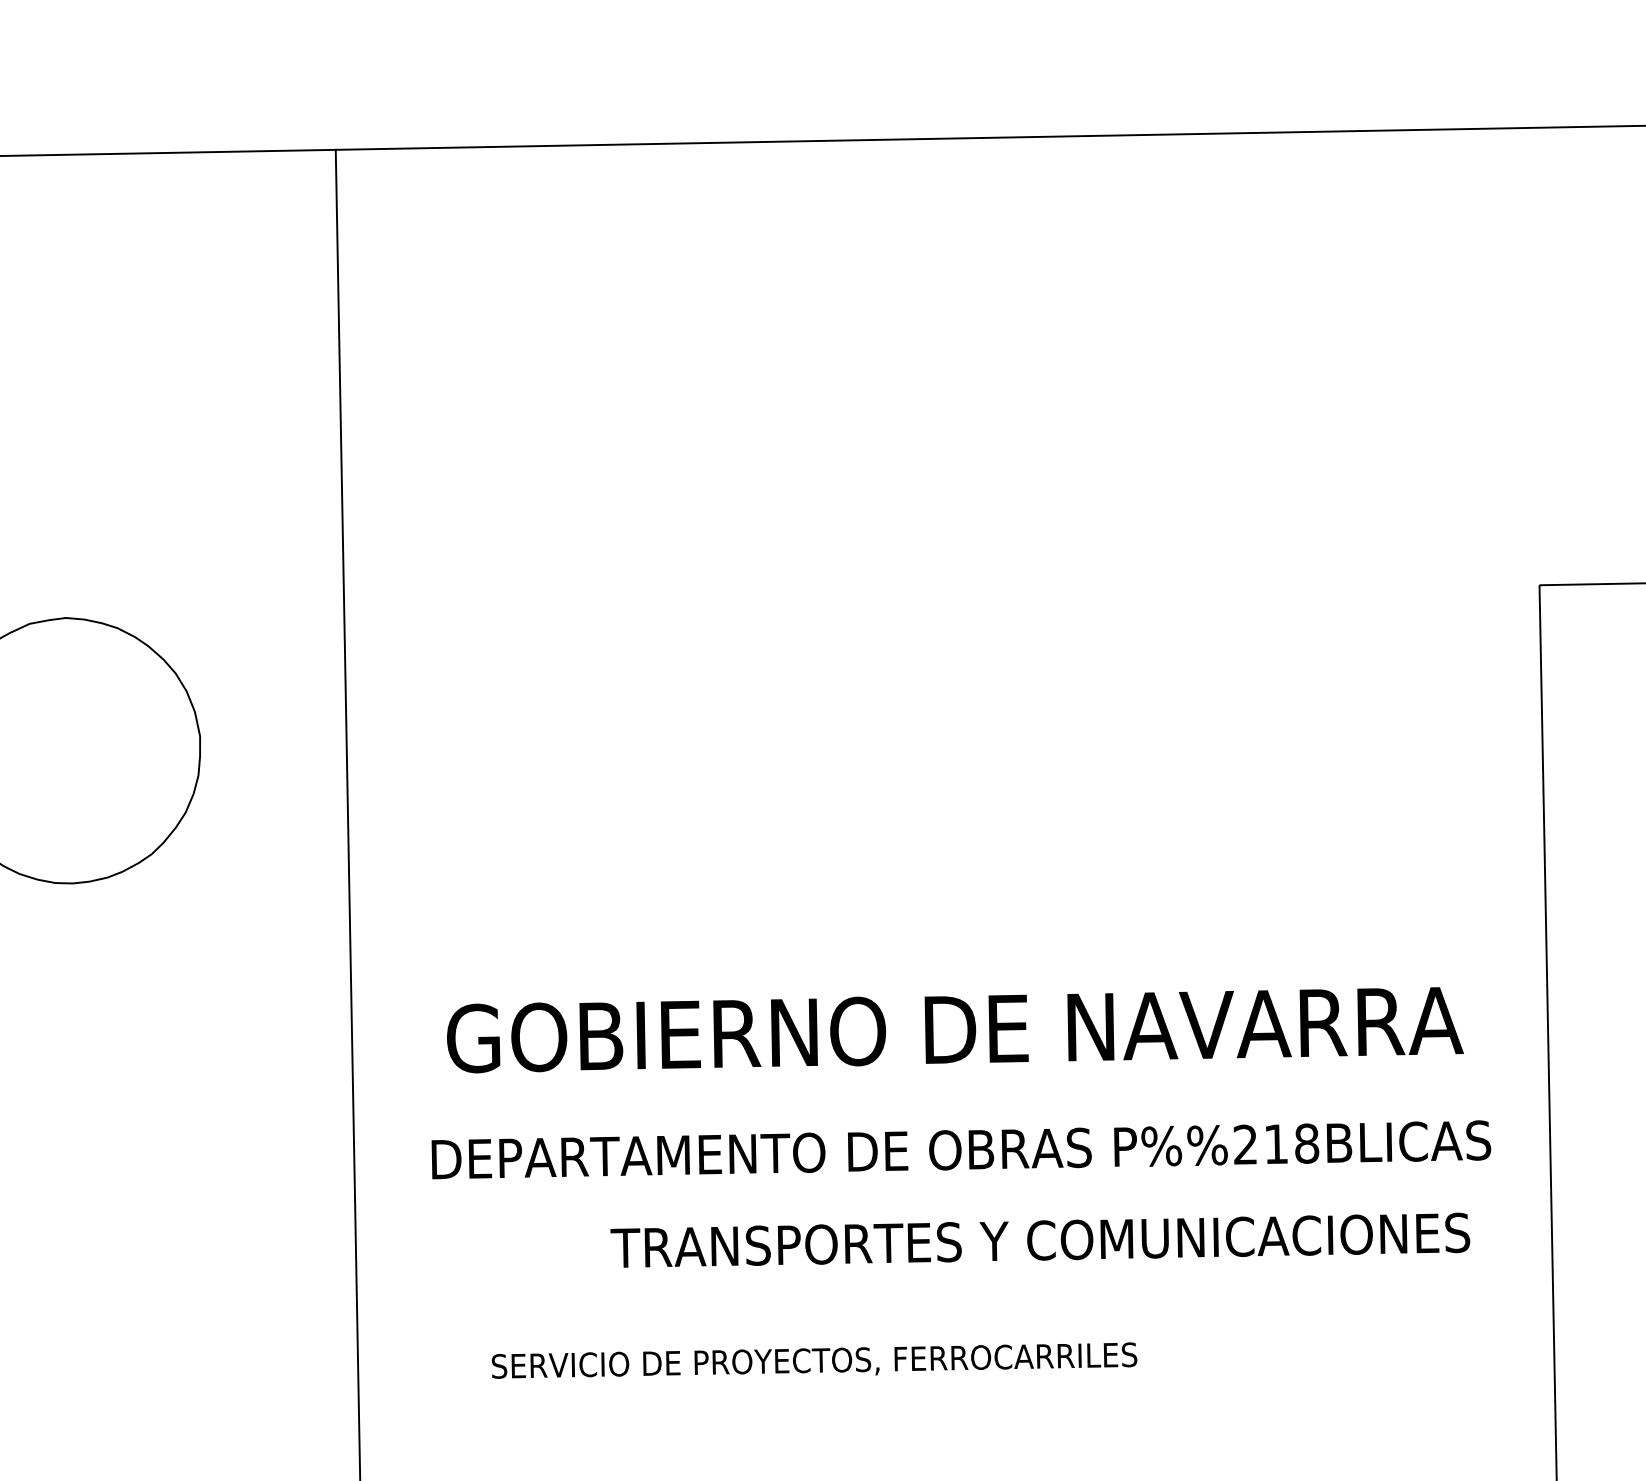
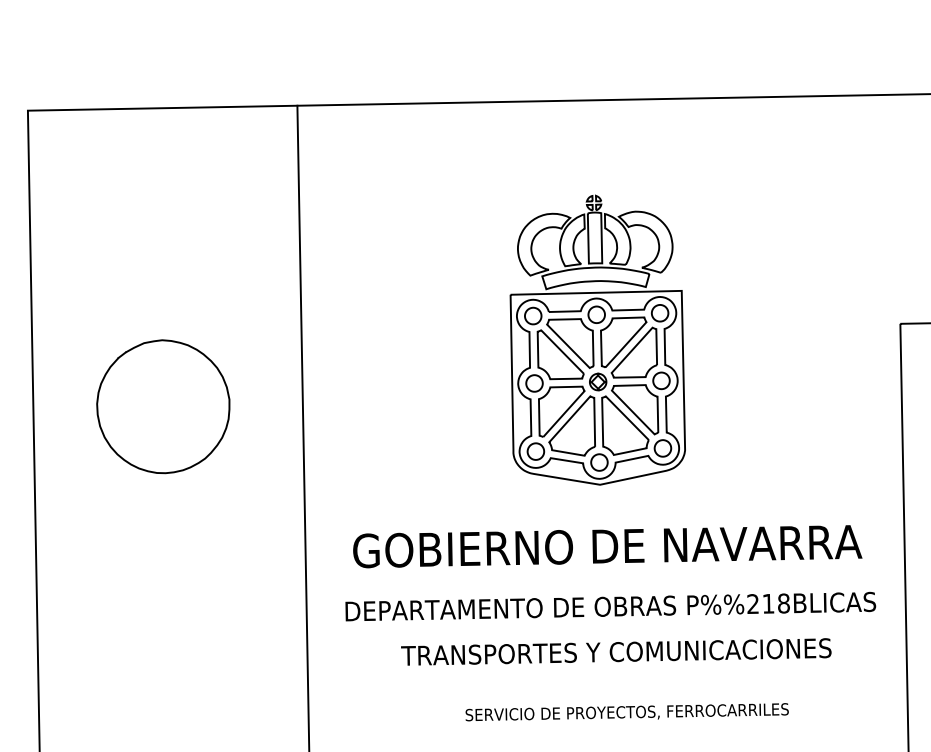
part: (934, 616) -> (597, 339), added
text: (1040, 1239) -> (616, 651), moved
text: (813, 1361) -> (626, 712), moved

